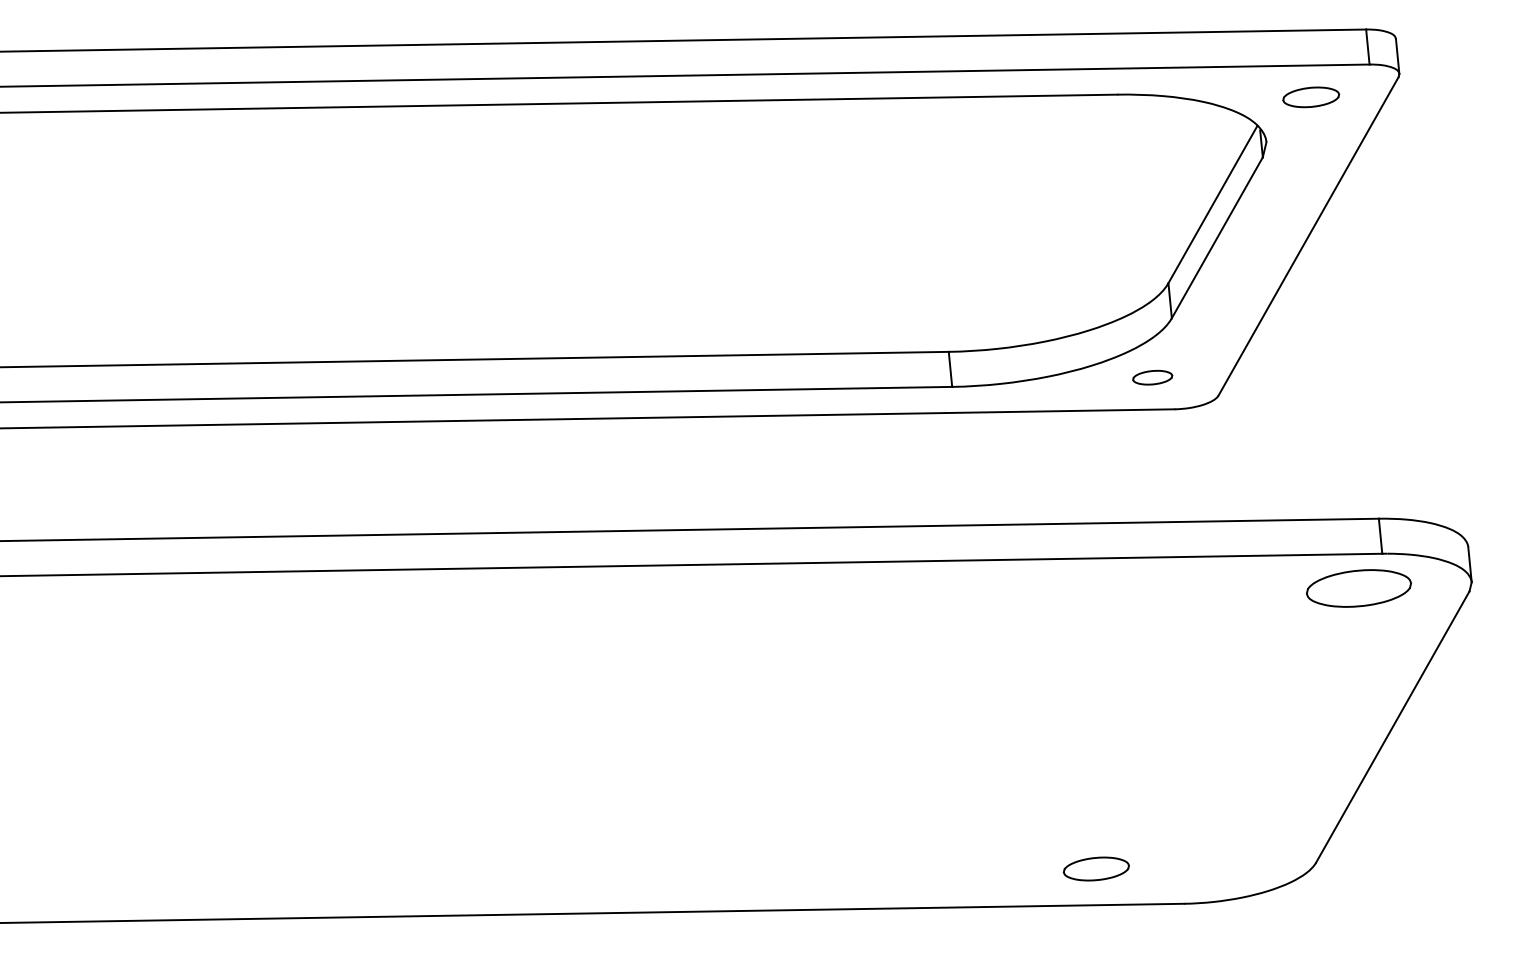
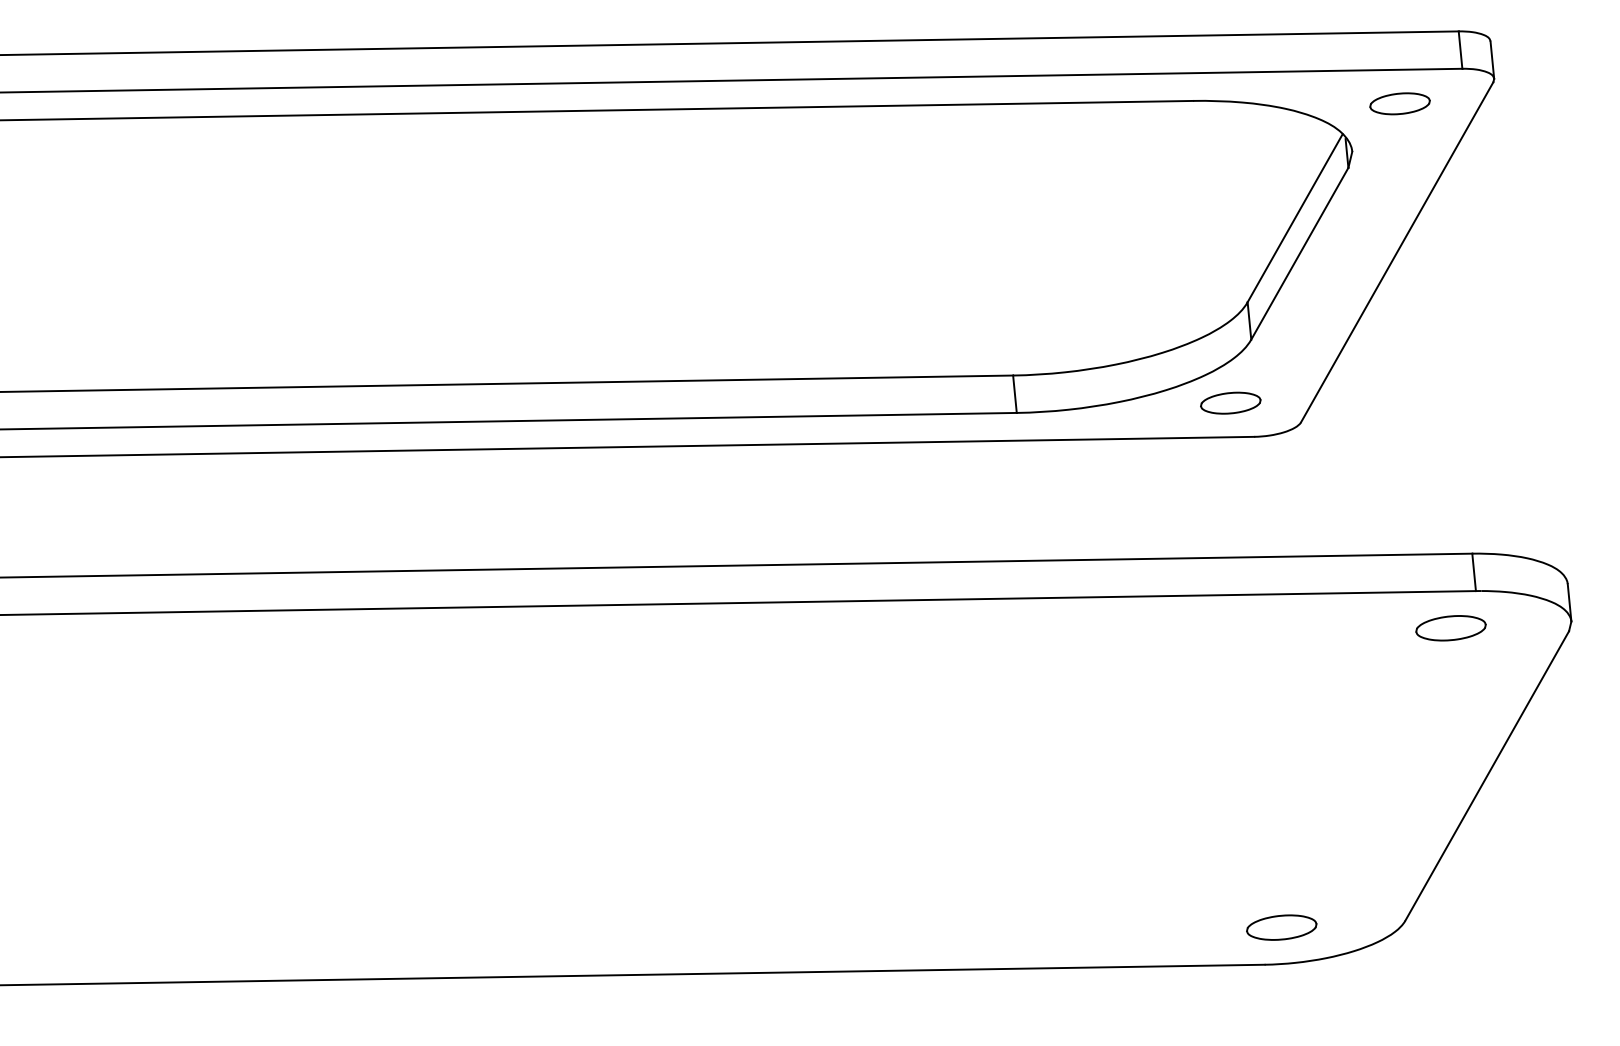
part: (1152, 377) -> (1230, 402), size x1.43
part: (1358, 588) -> (1450, 628), size x0.62
part: (1096, 868) -> (1281, 927), moved

